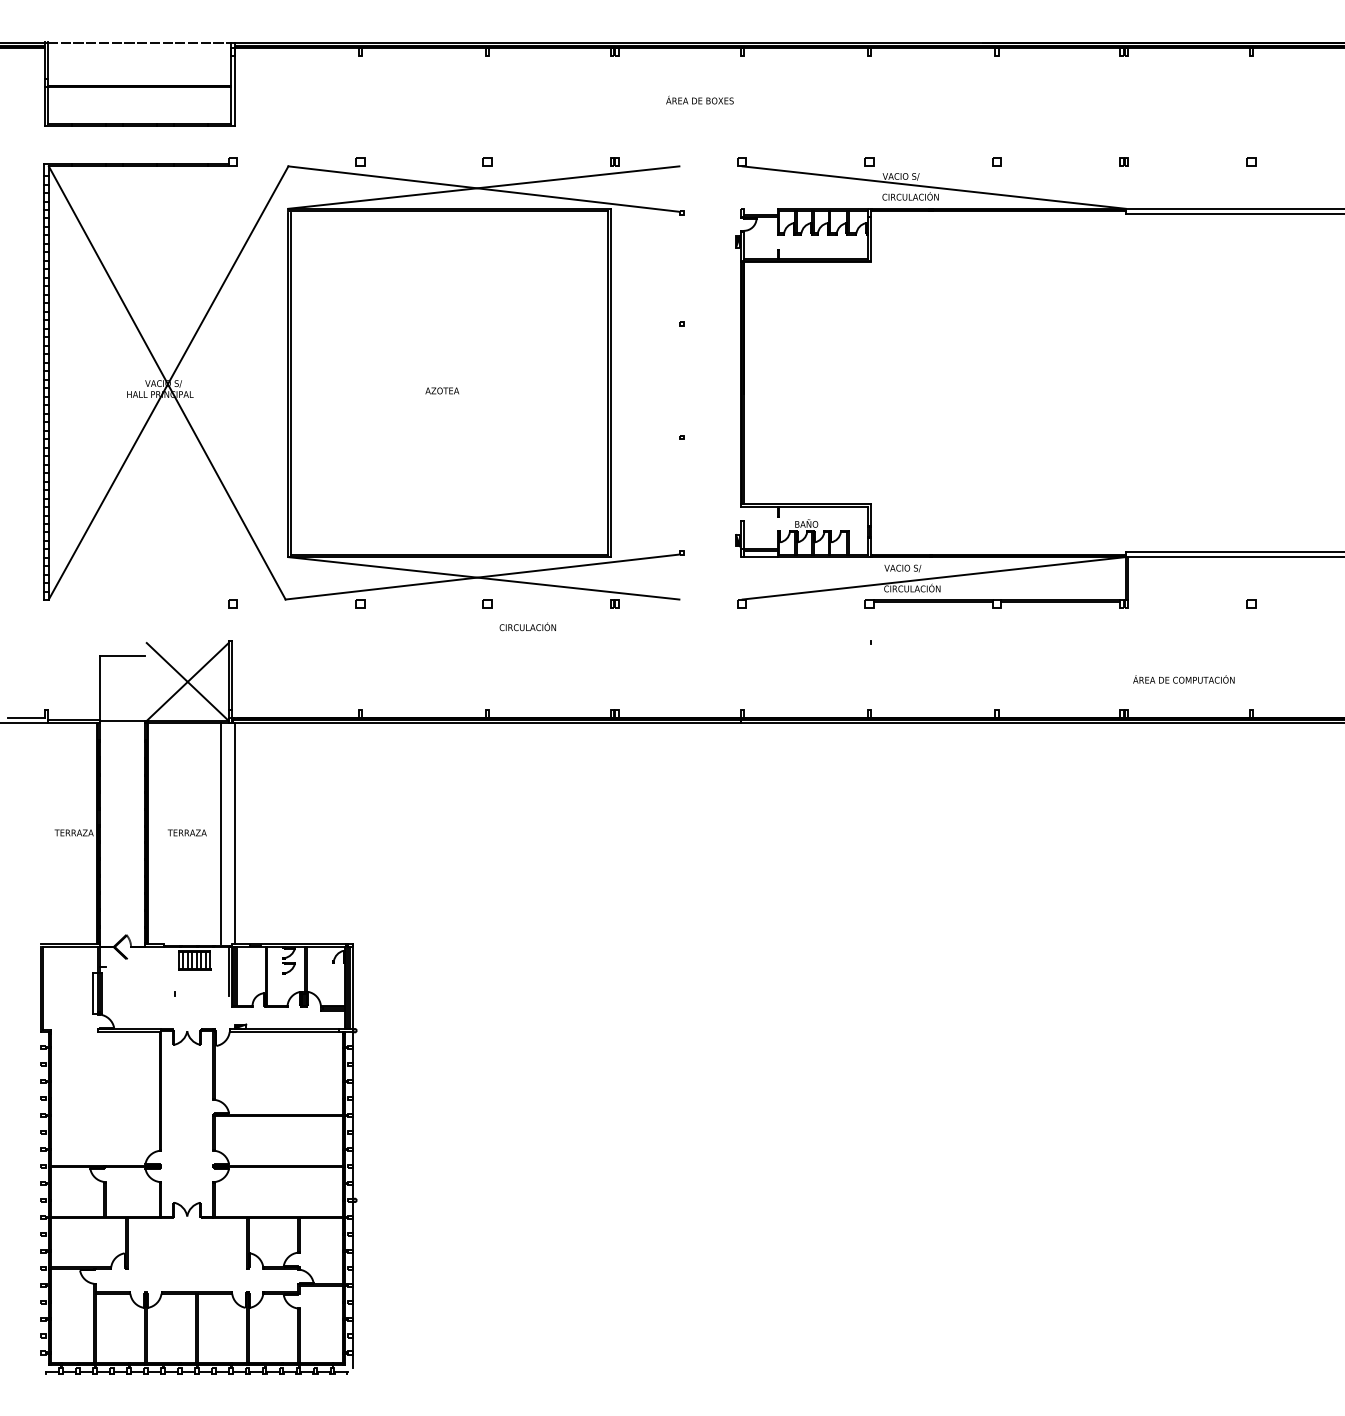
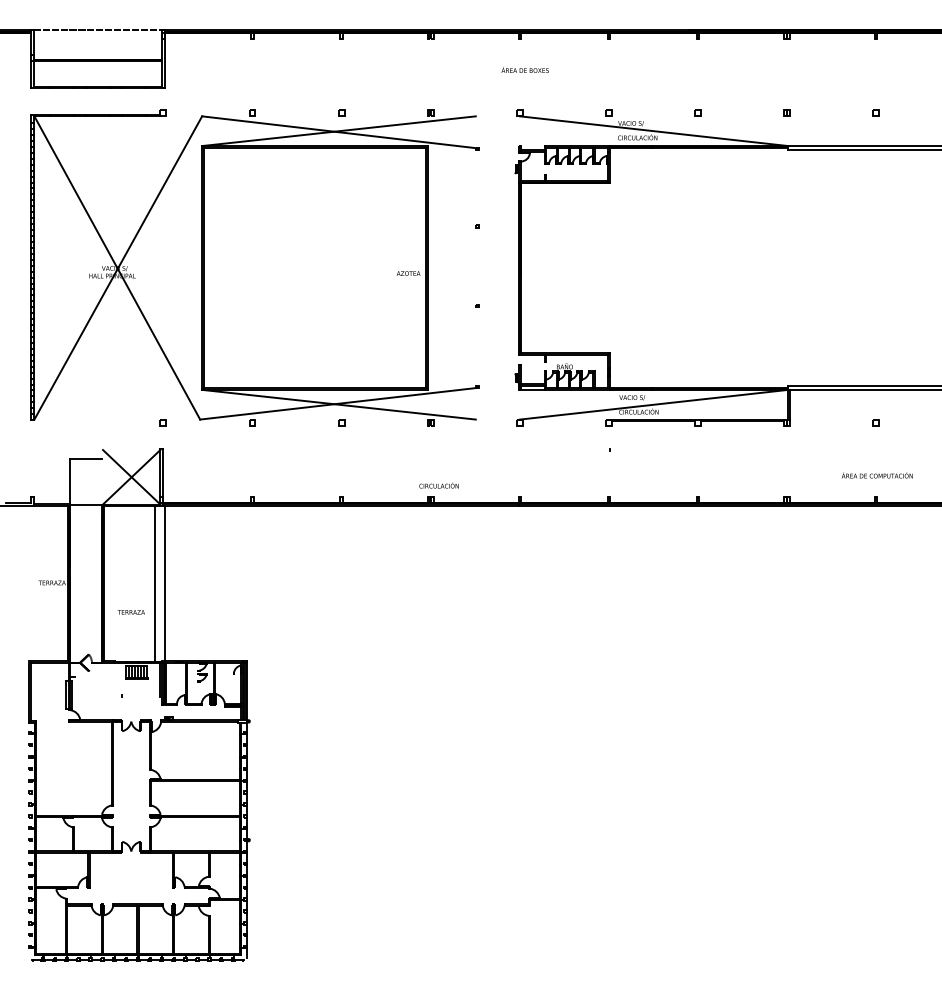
text: (699, 99) -> (524, 69), moved
text: (442, 390) -> (408, 273), moved
text: (527, 626) -> (438, 485), moved
text: (1183, 679) -> (877, 475), moved
text: (186, 832) -> (130, 612), moved

